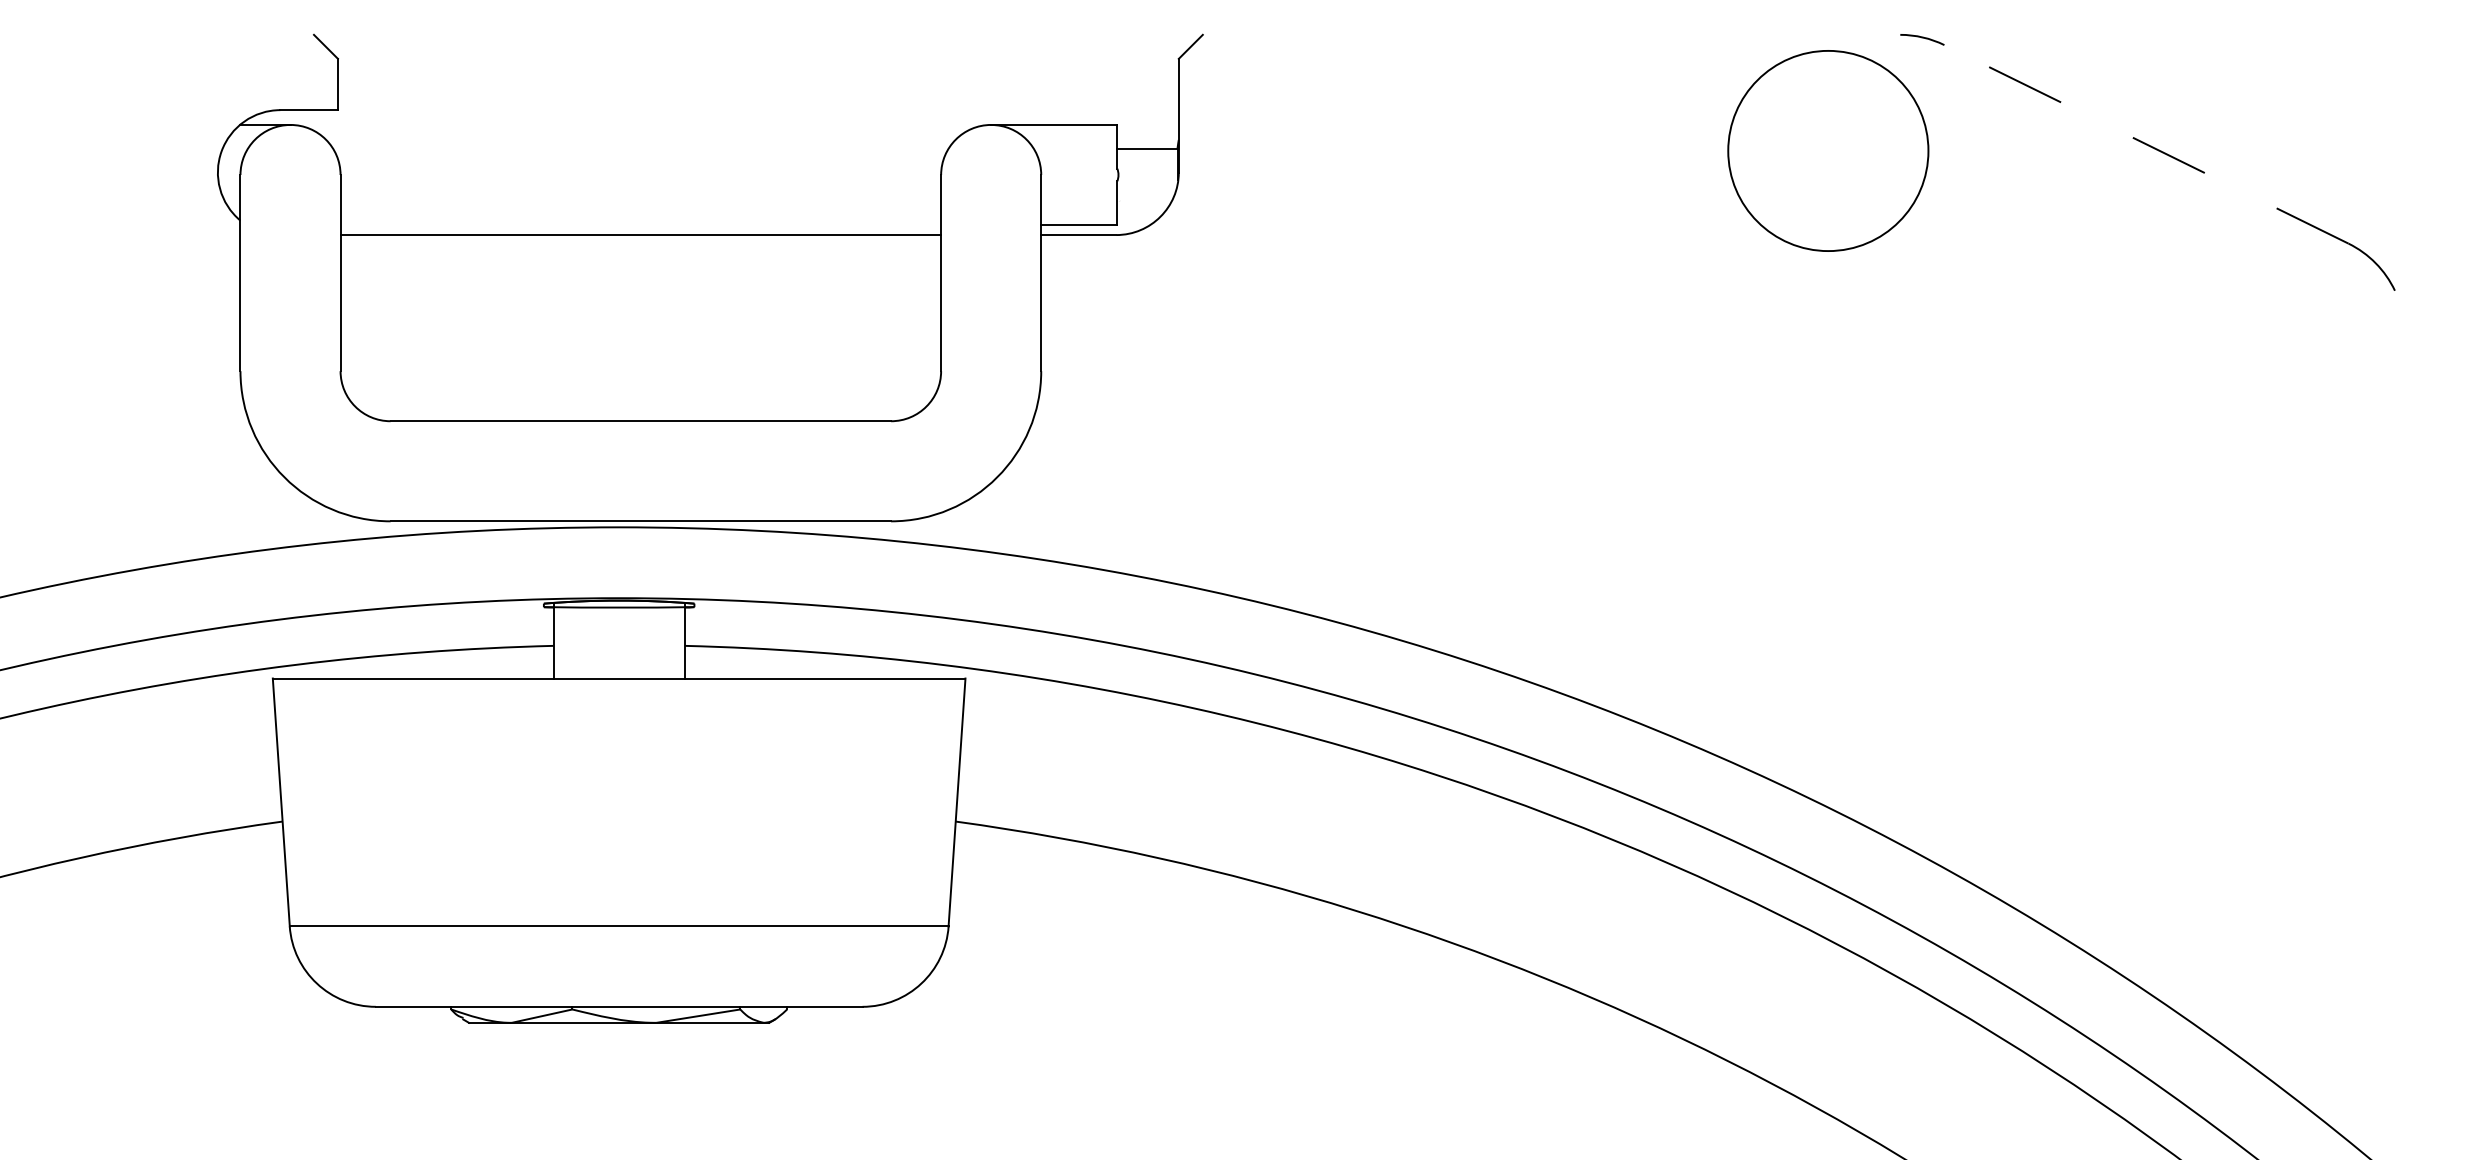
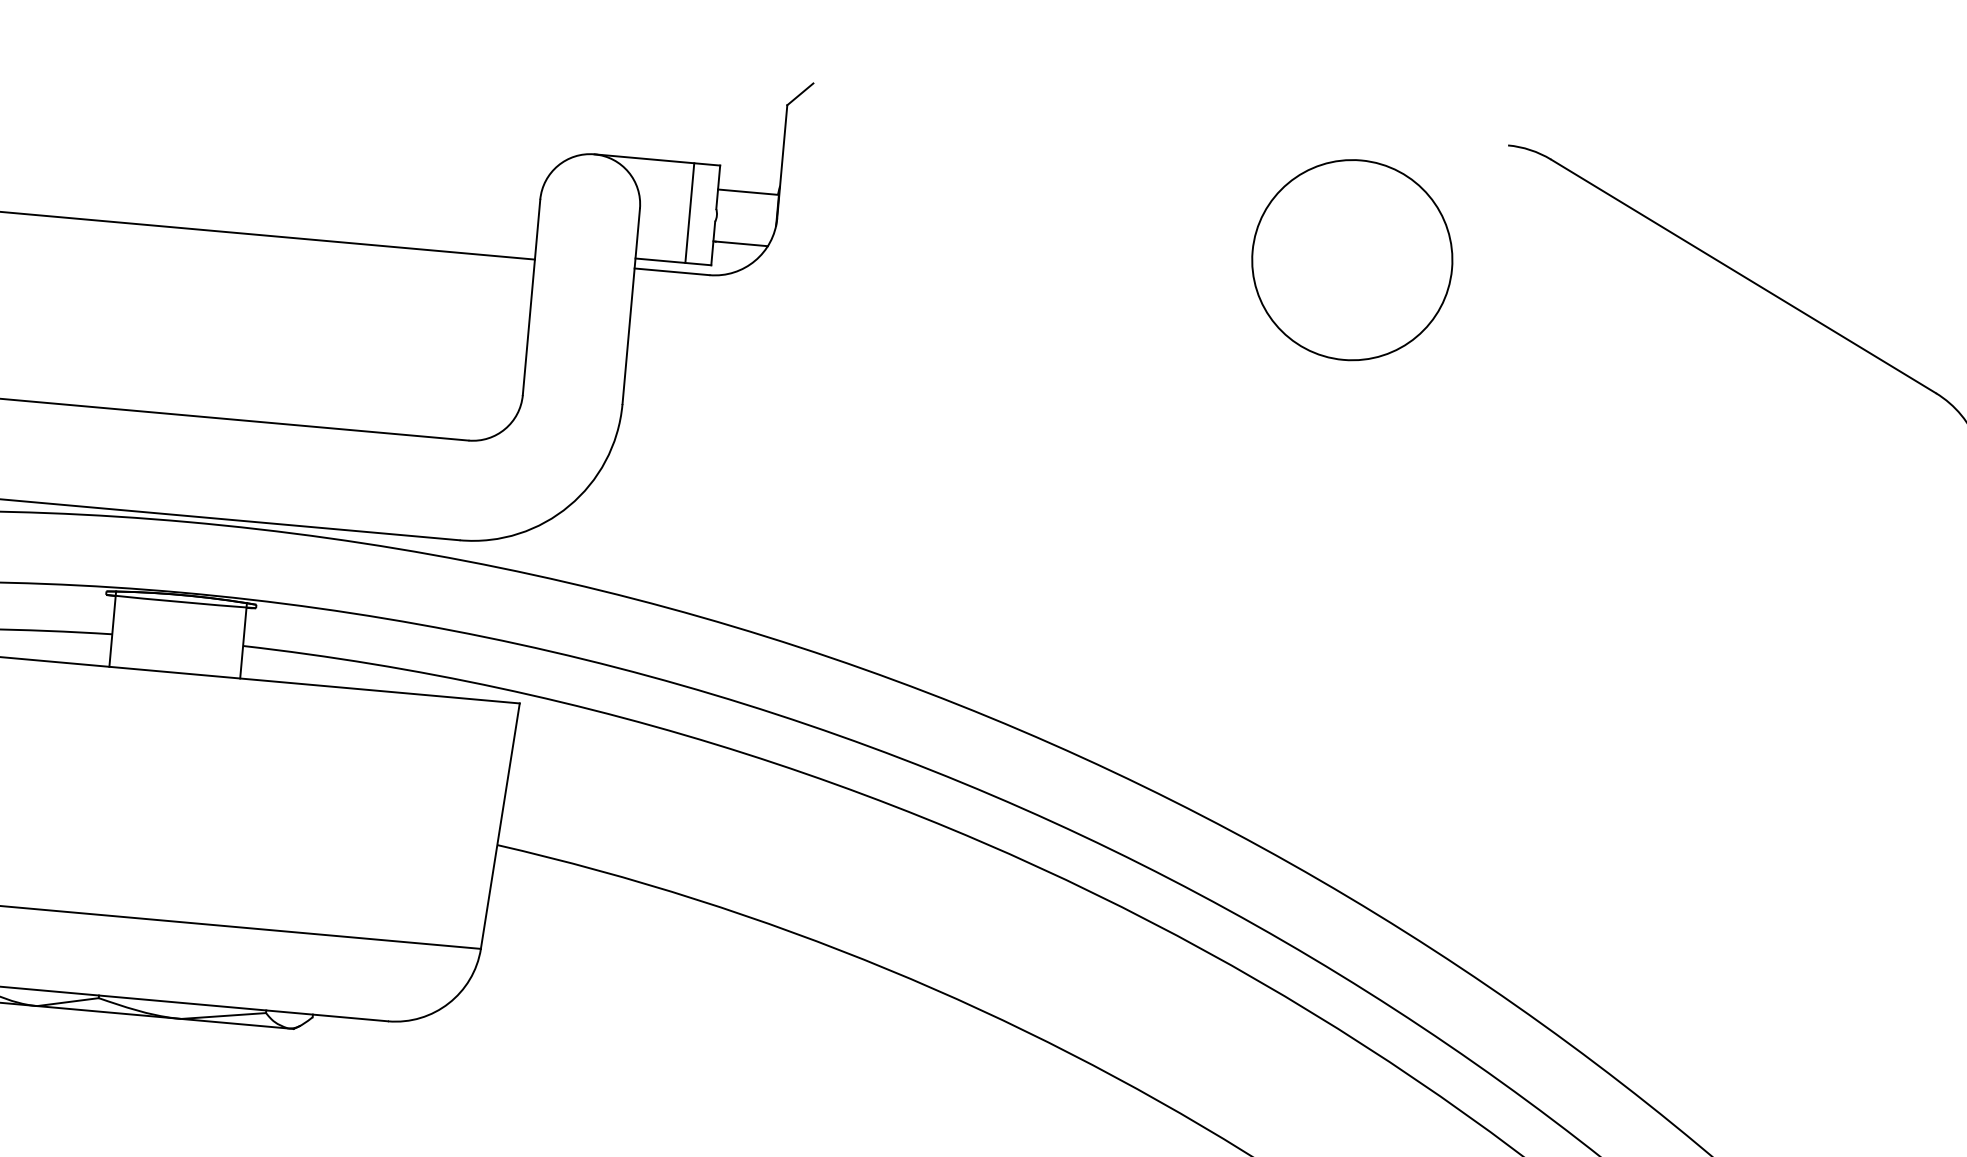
line: (2146, 144) -> (1743, 276), dashed -> solid
circle: (1828, 150) -> (1352, 259), moved
line: (1091, 174) -> (690, 212), added
line: (1144, 201) -> (740, 244), added

